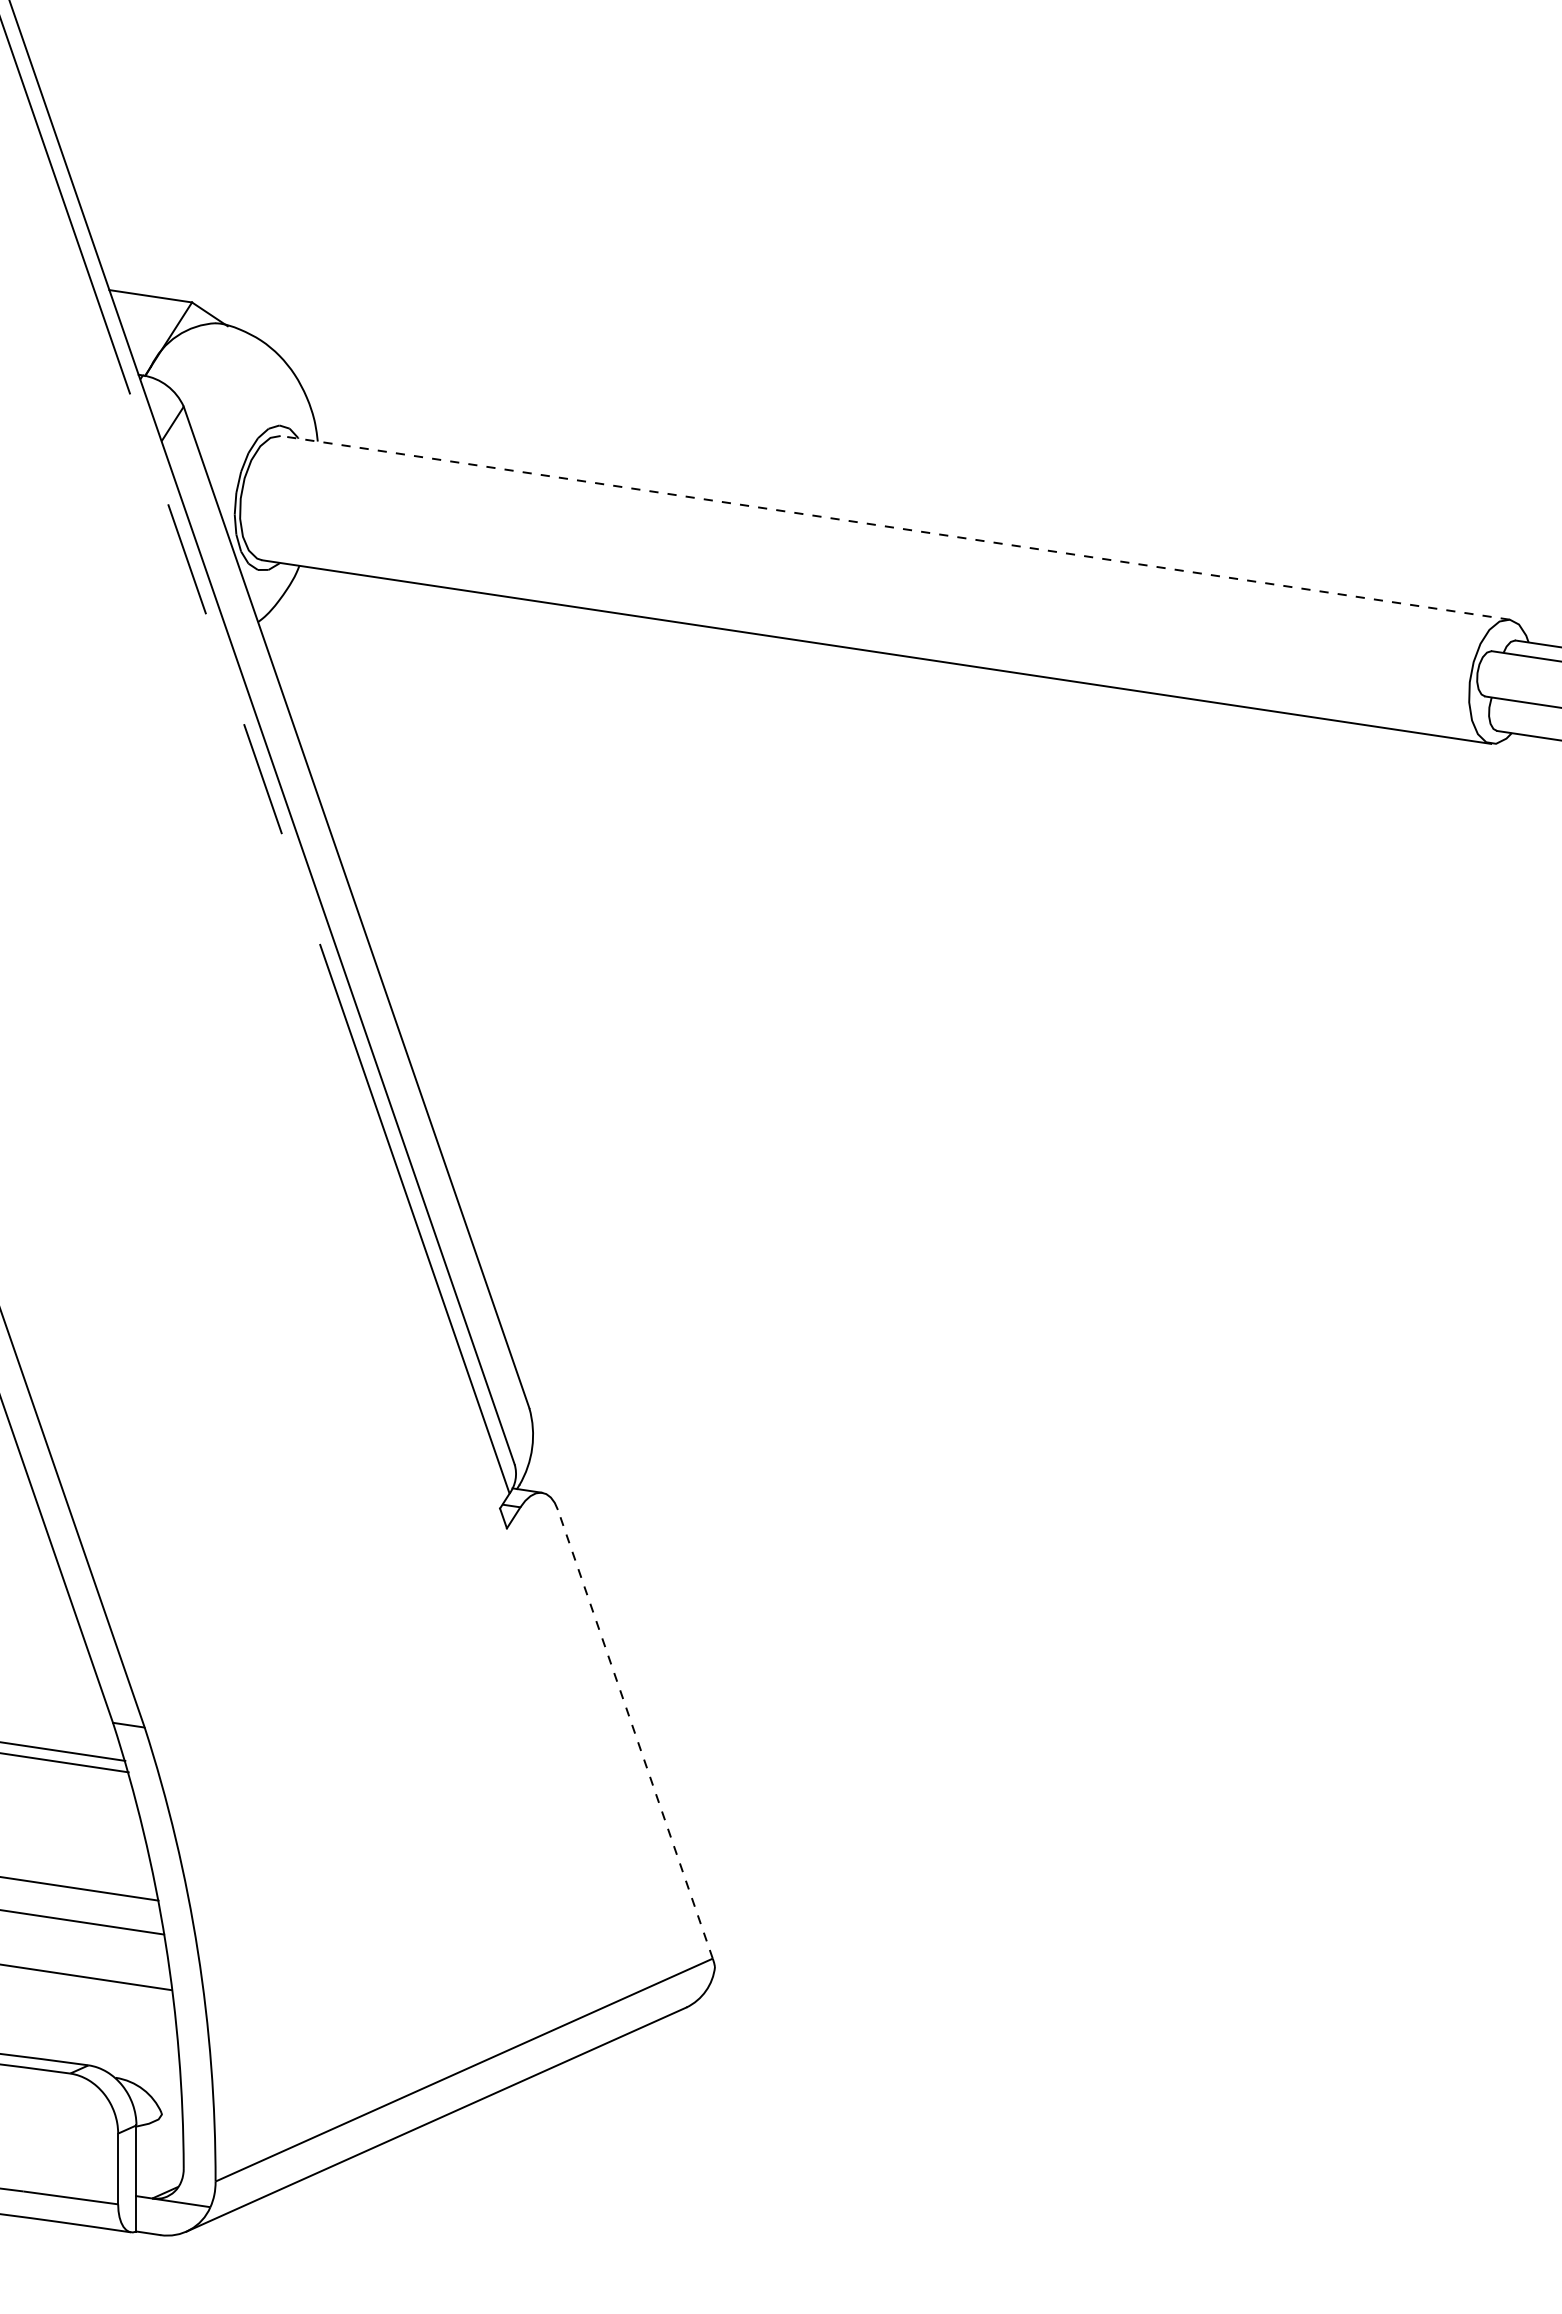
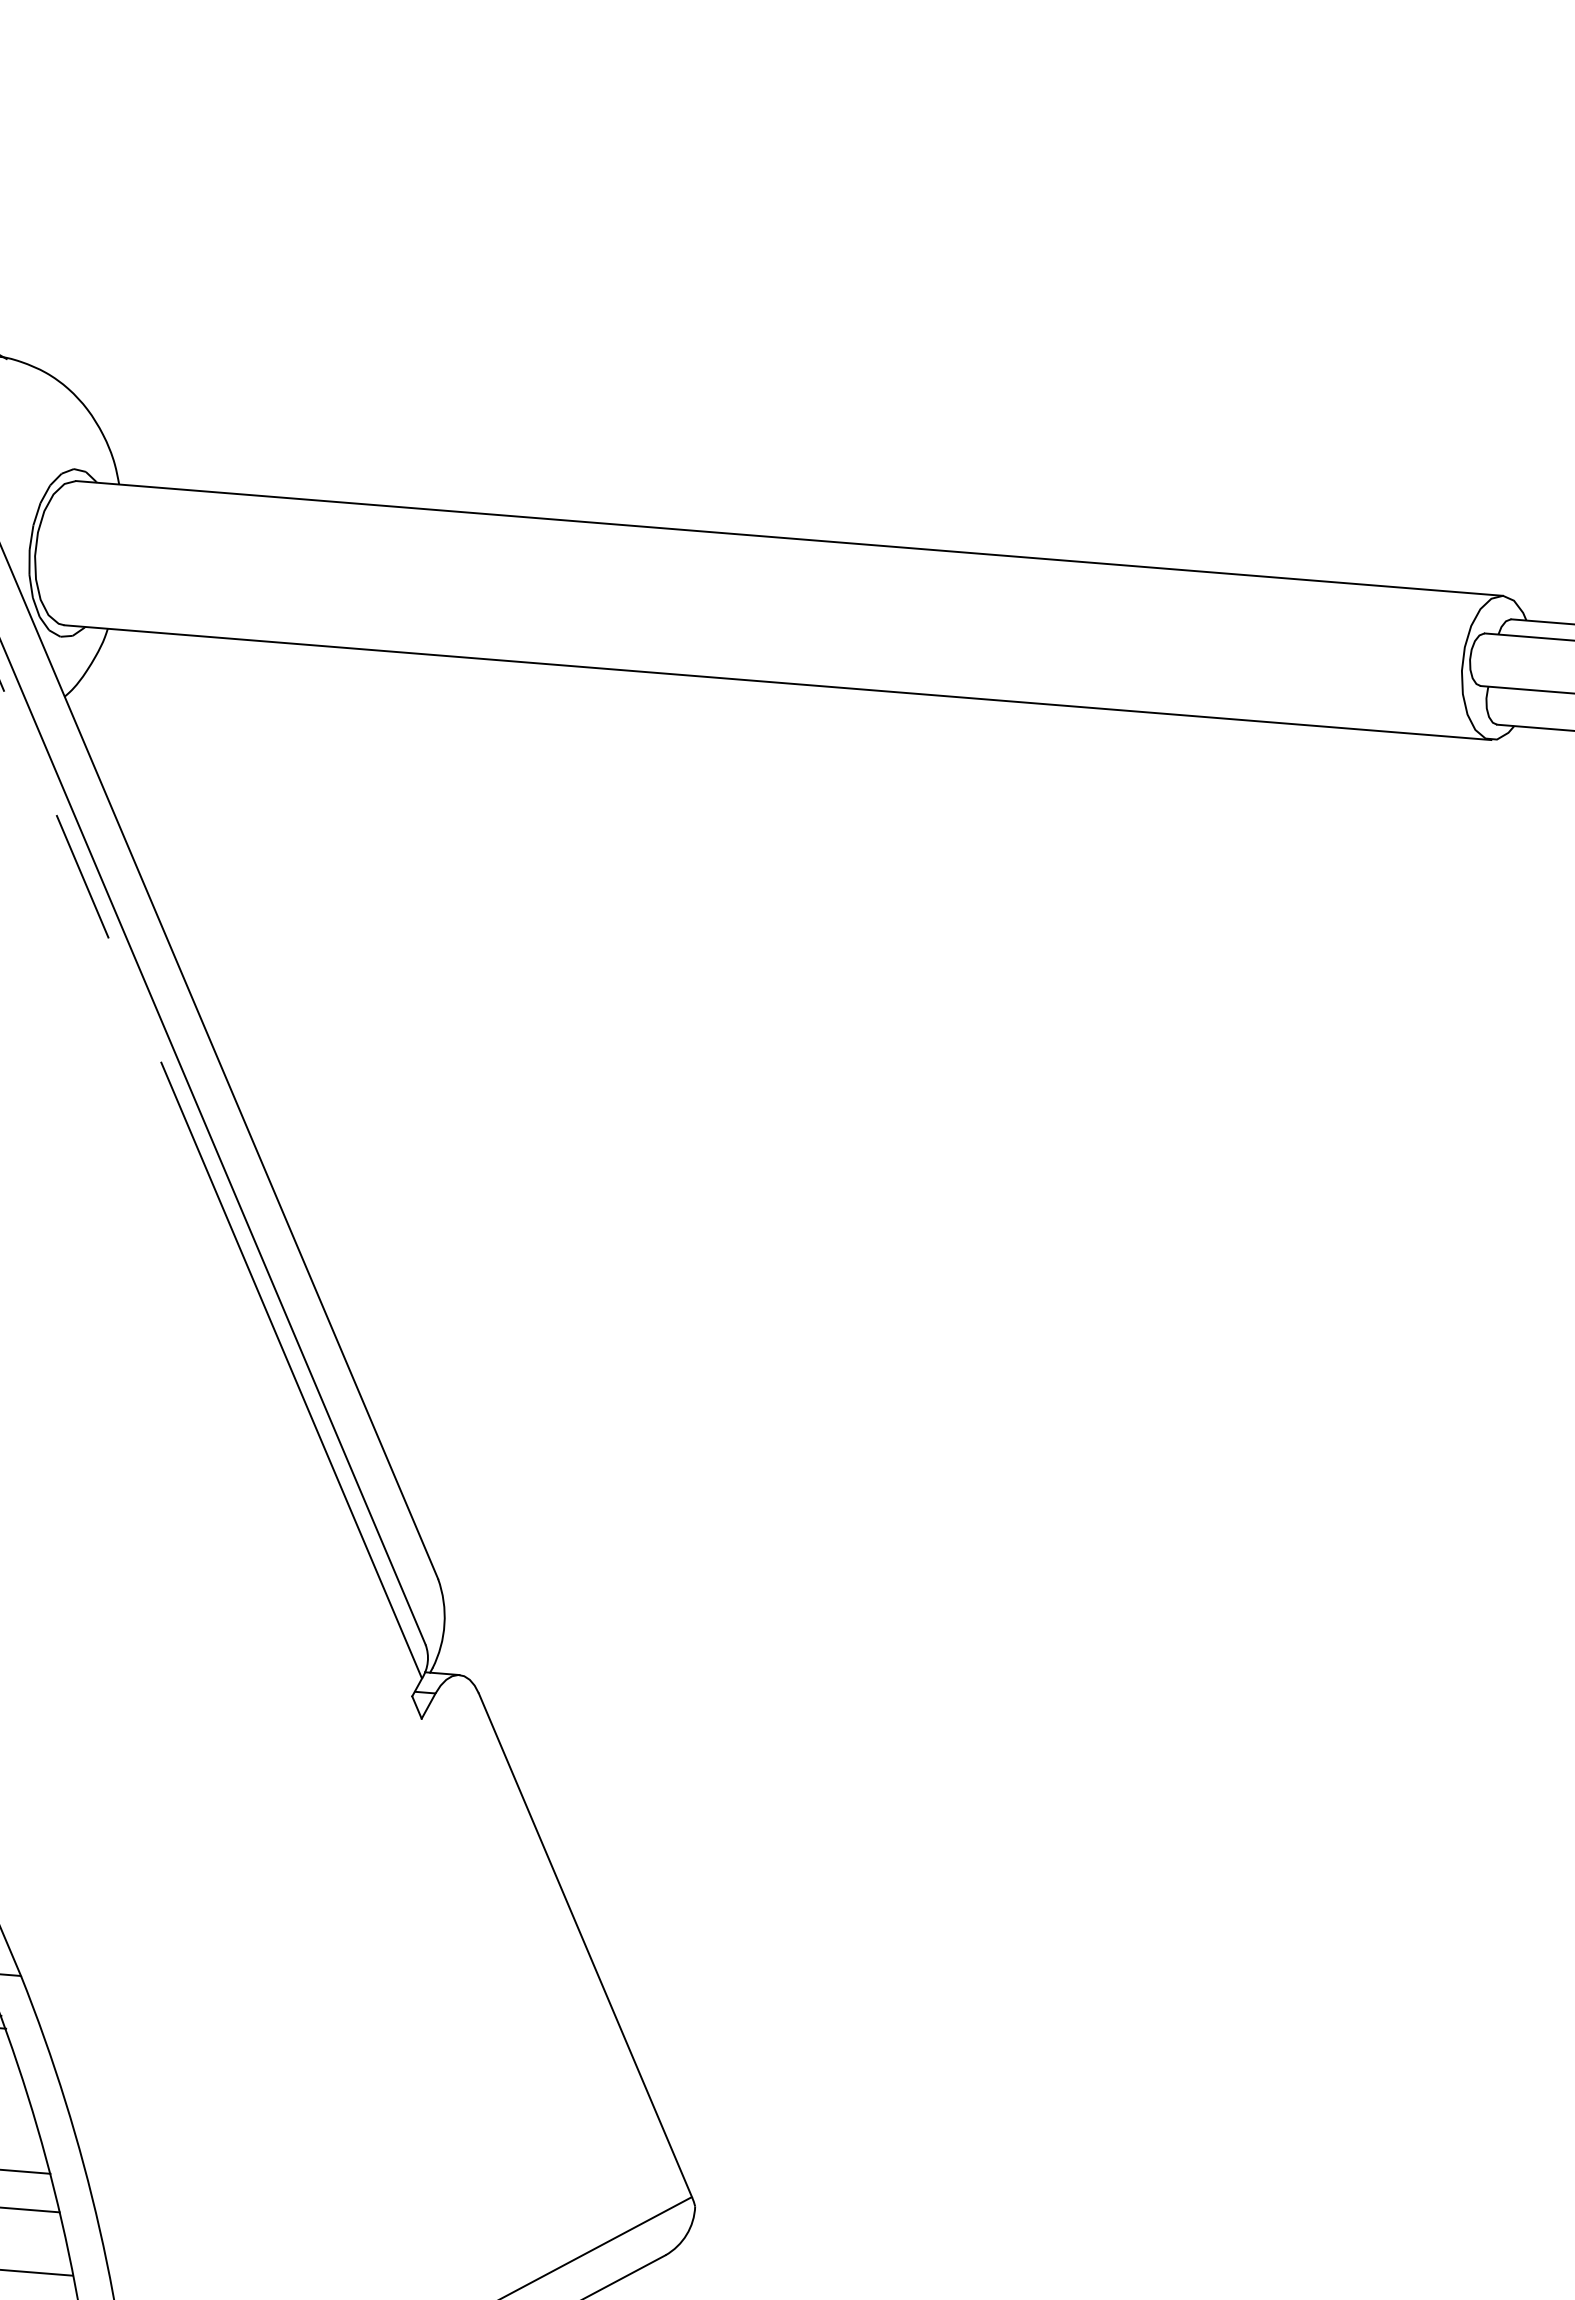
line: (894, 527) -> (788, 538), dashed -> solid
line: (635, 1733) -> (585, 1944), dashed -> solid

